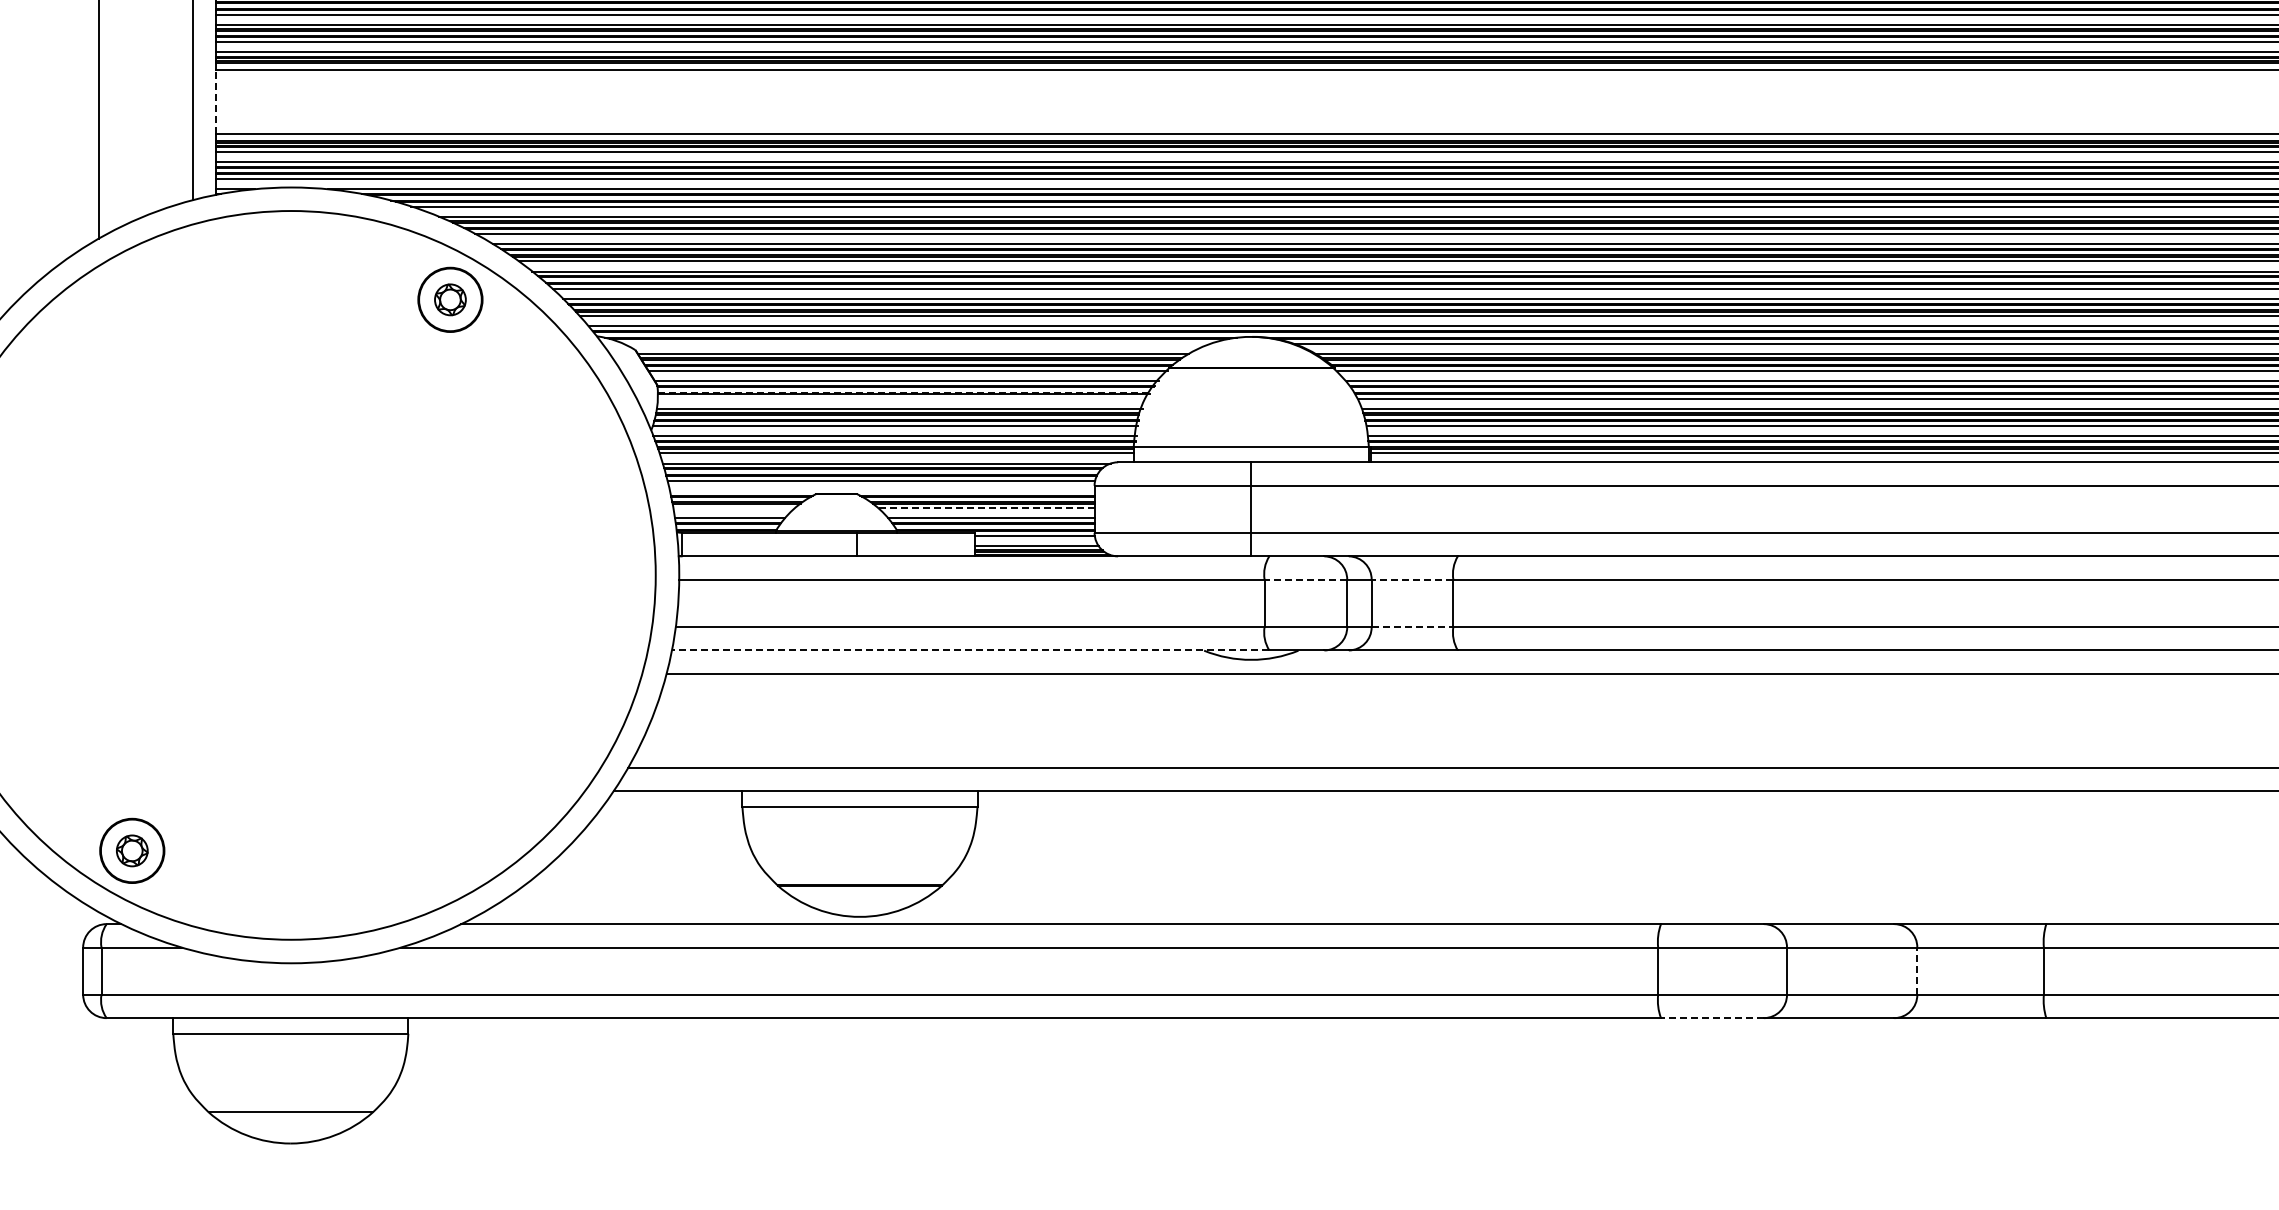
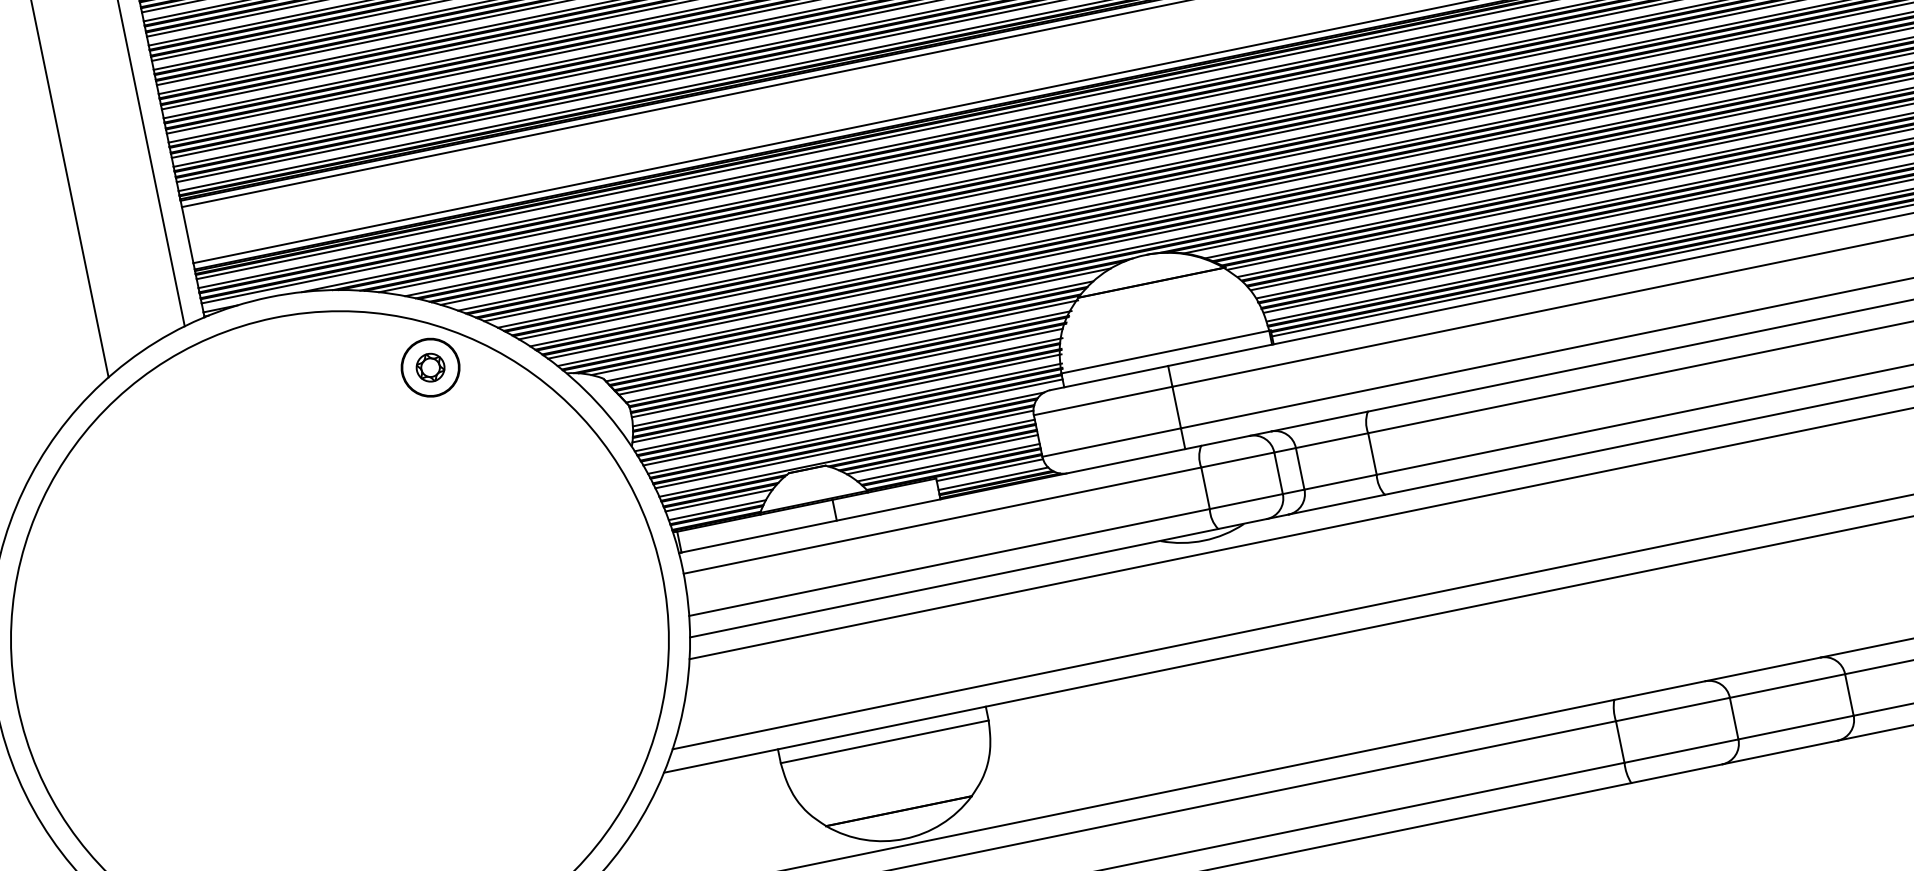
line: (216, 101) -> (187, 234), dashed -> solid
line: (916, 343) -> (850, 321), added
line: (904, 392) -> (848, 367), dashed -> solid
line: (901, 398) -> (847, 373), added
line: (881, 490) -> (846, 458), added
line: (733, 508) -> (718, 500), added
line: (987, 508) -> (943, 454), dashed -> solid
line: (1305, 579) -> (1237, 459), dashed -> solid
line: (1412, 579) -> (1331, 440), dashed -> solid
line: (1412, 626) -> (1340, 481), dashed -> solid
line: (970, 650) -> (954, 583), dashed -> solid
line: (1917, 971) -> (1849, 695), dashed -> solid
line: (1712, 1018) -> (1676, 774), dashed -> solid

